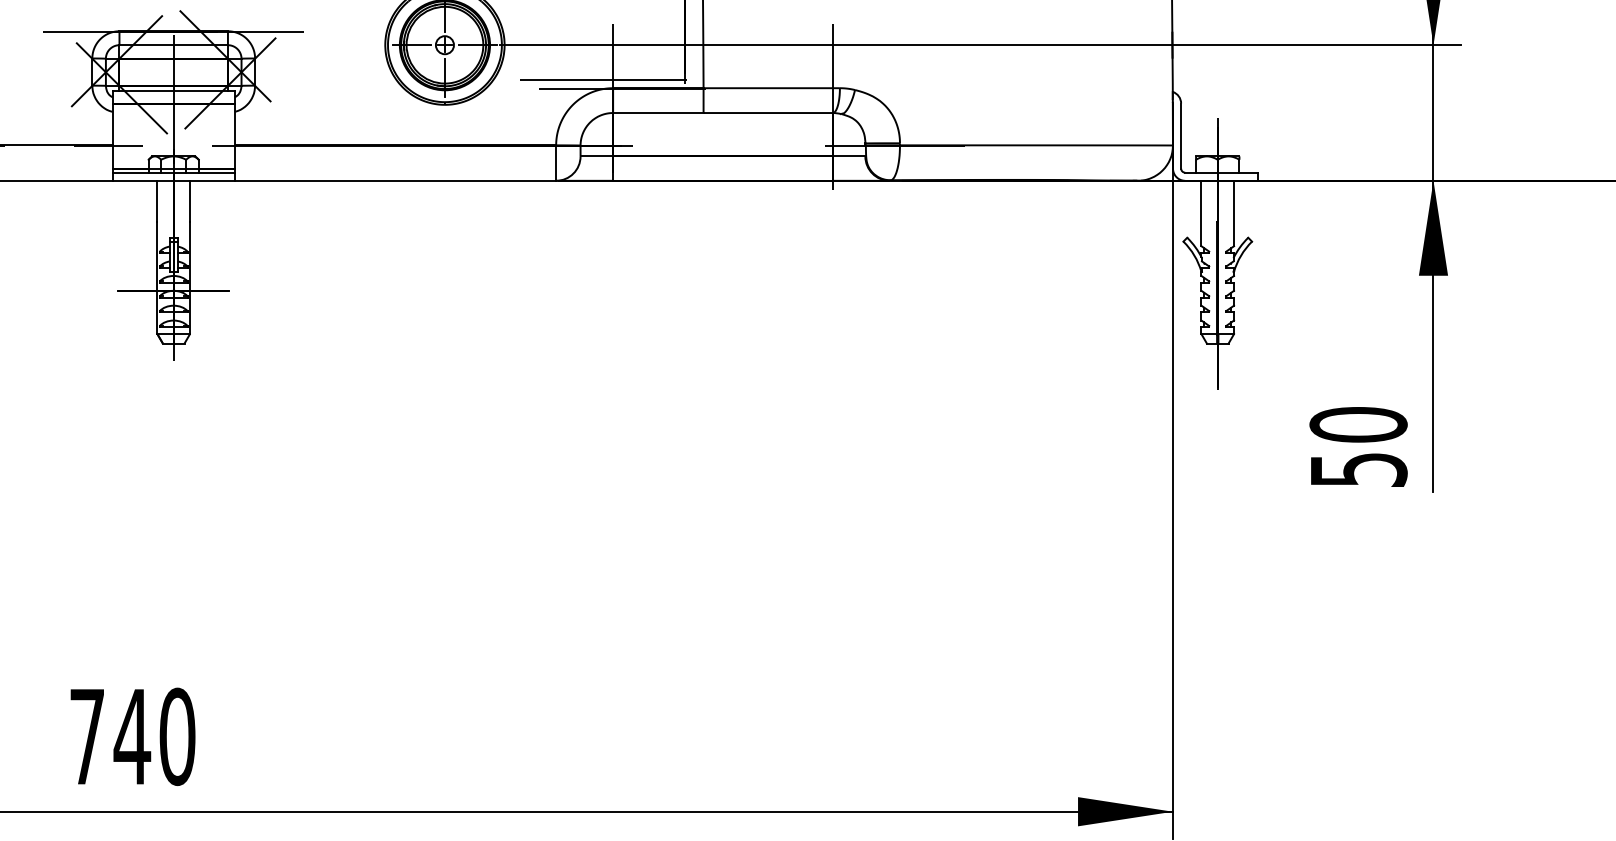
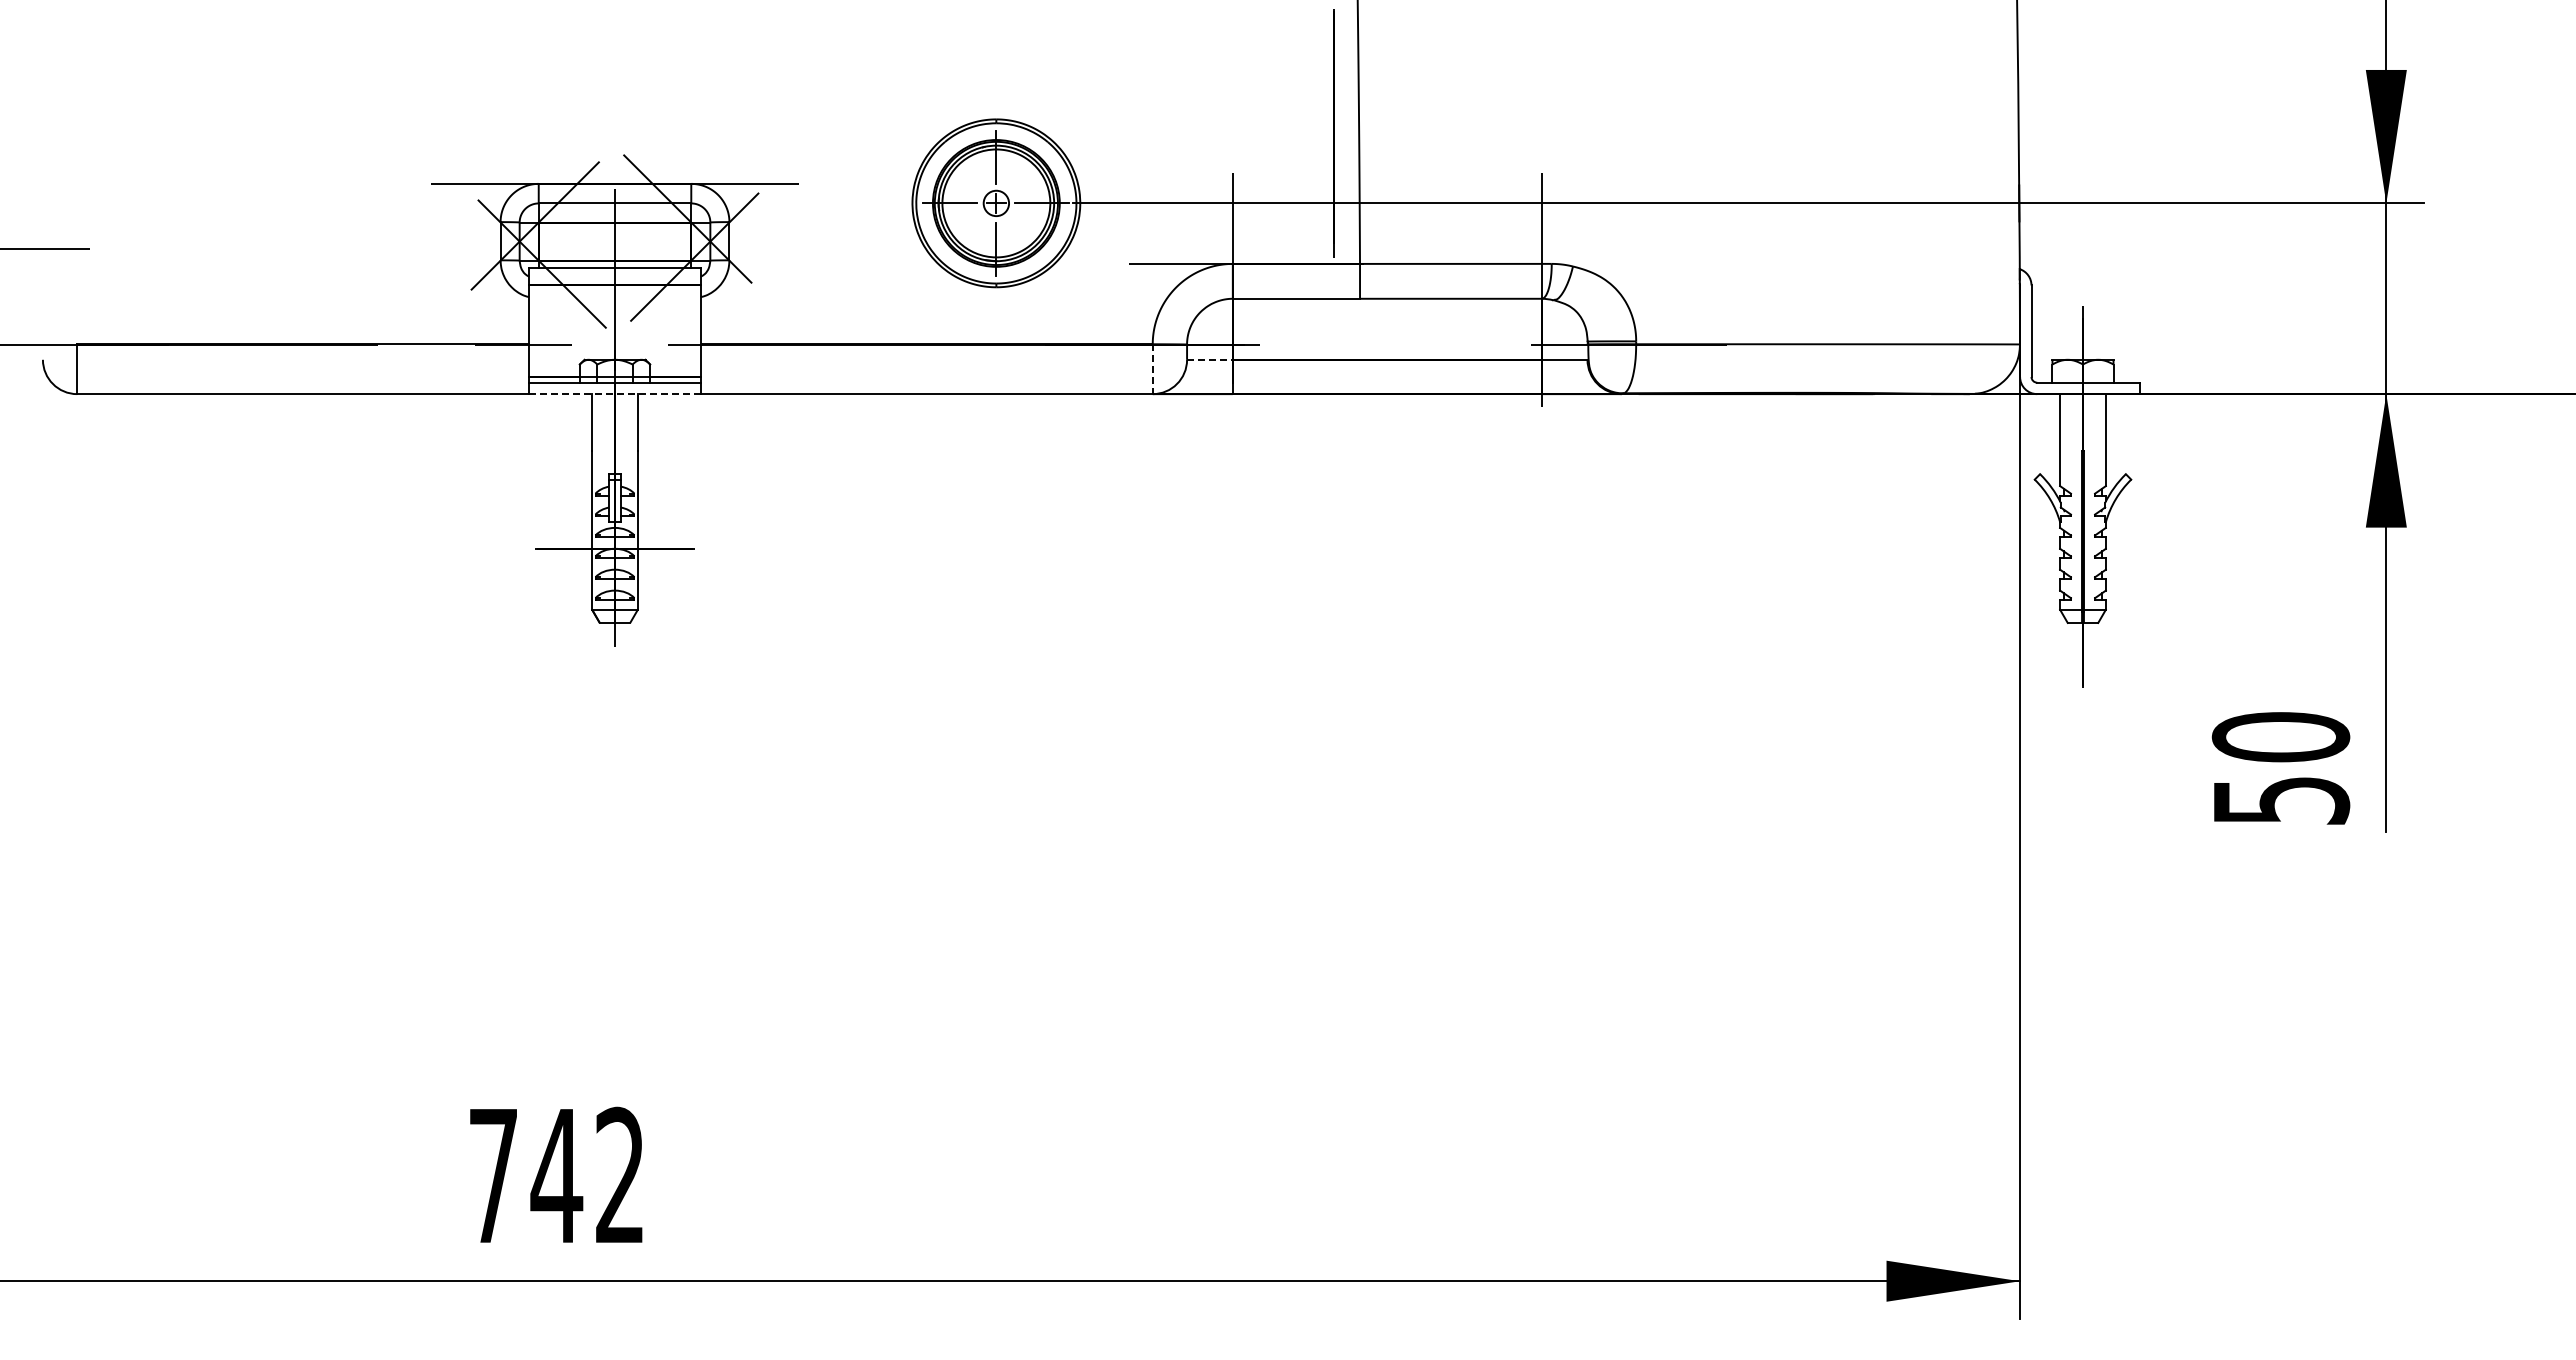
line: (602, 80) -> (1218, 253), removed
line: (596, 156) -> (1209, 359), solid -> dashed
line: (555, 163) -> (1152, 369), solid -> dashed
line: (174, 181) -> (615, 394), solid -> dashed
text: (177, 736) -> (620, 1175), 740 -> 742

